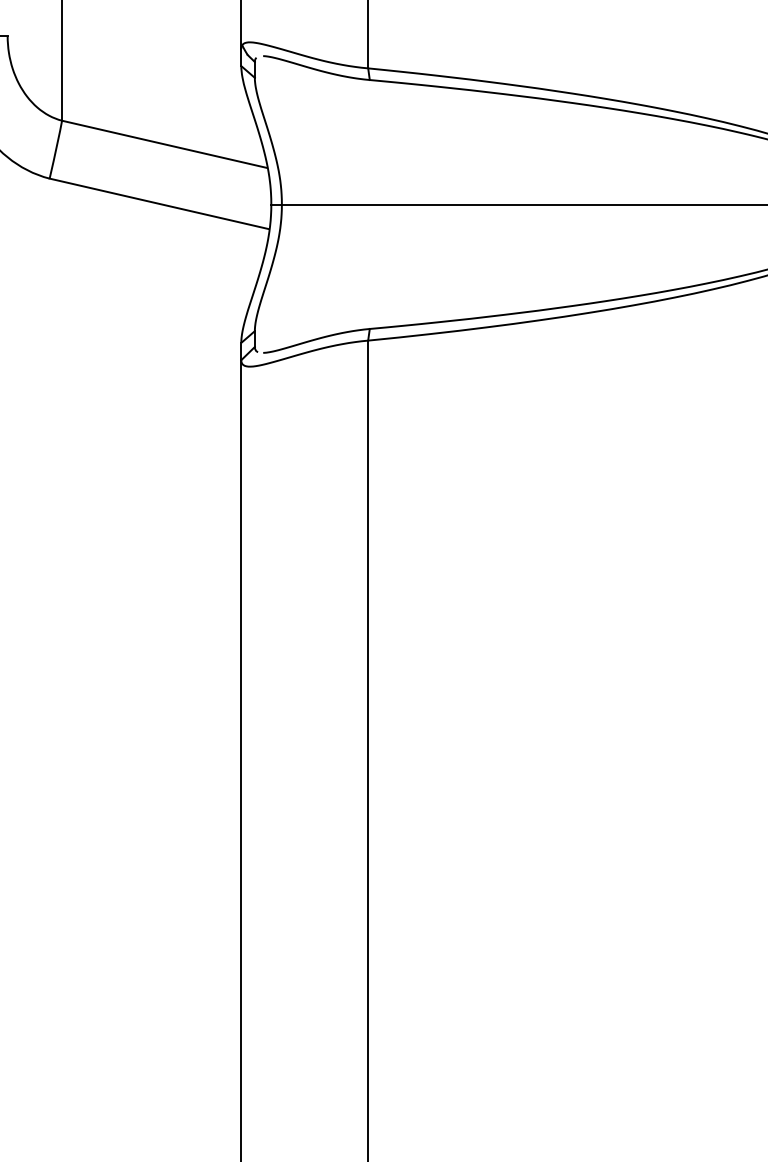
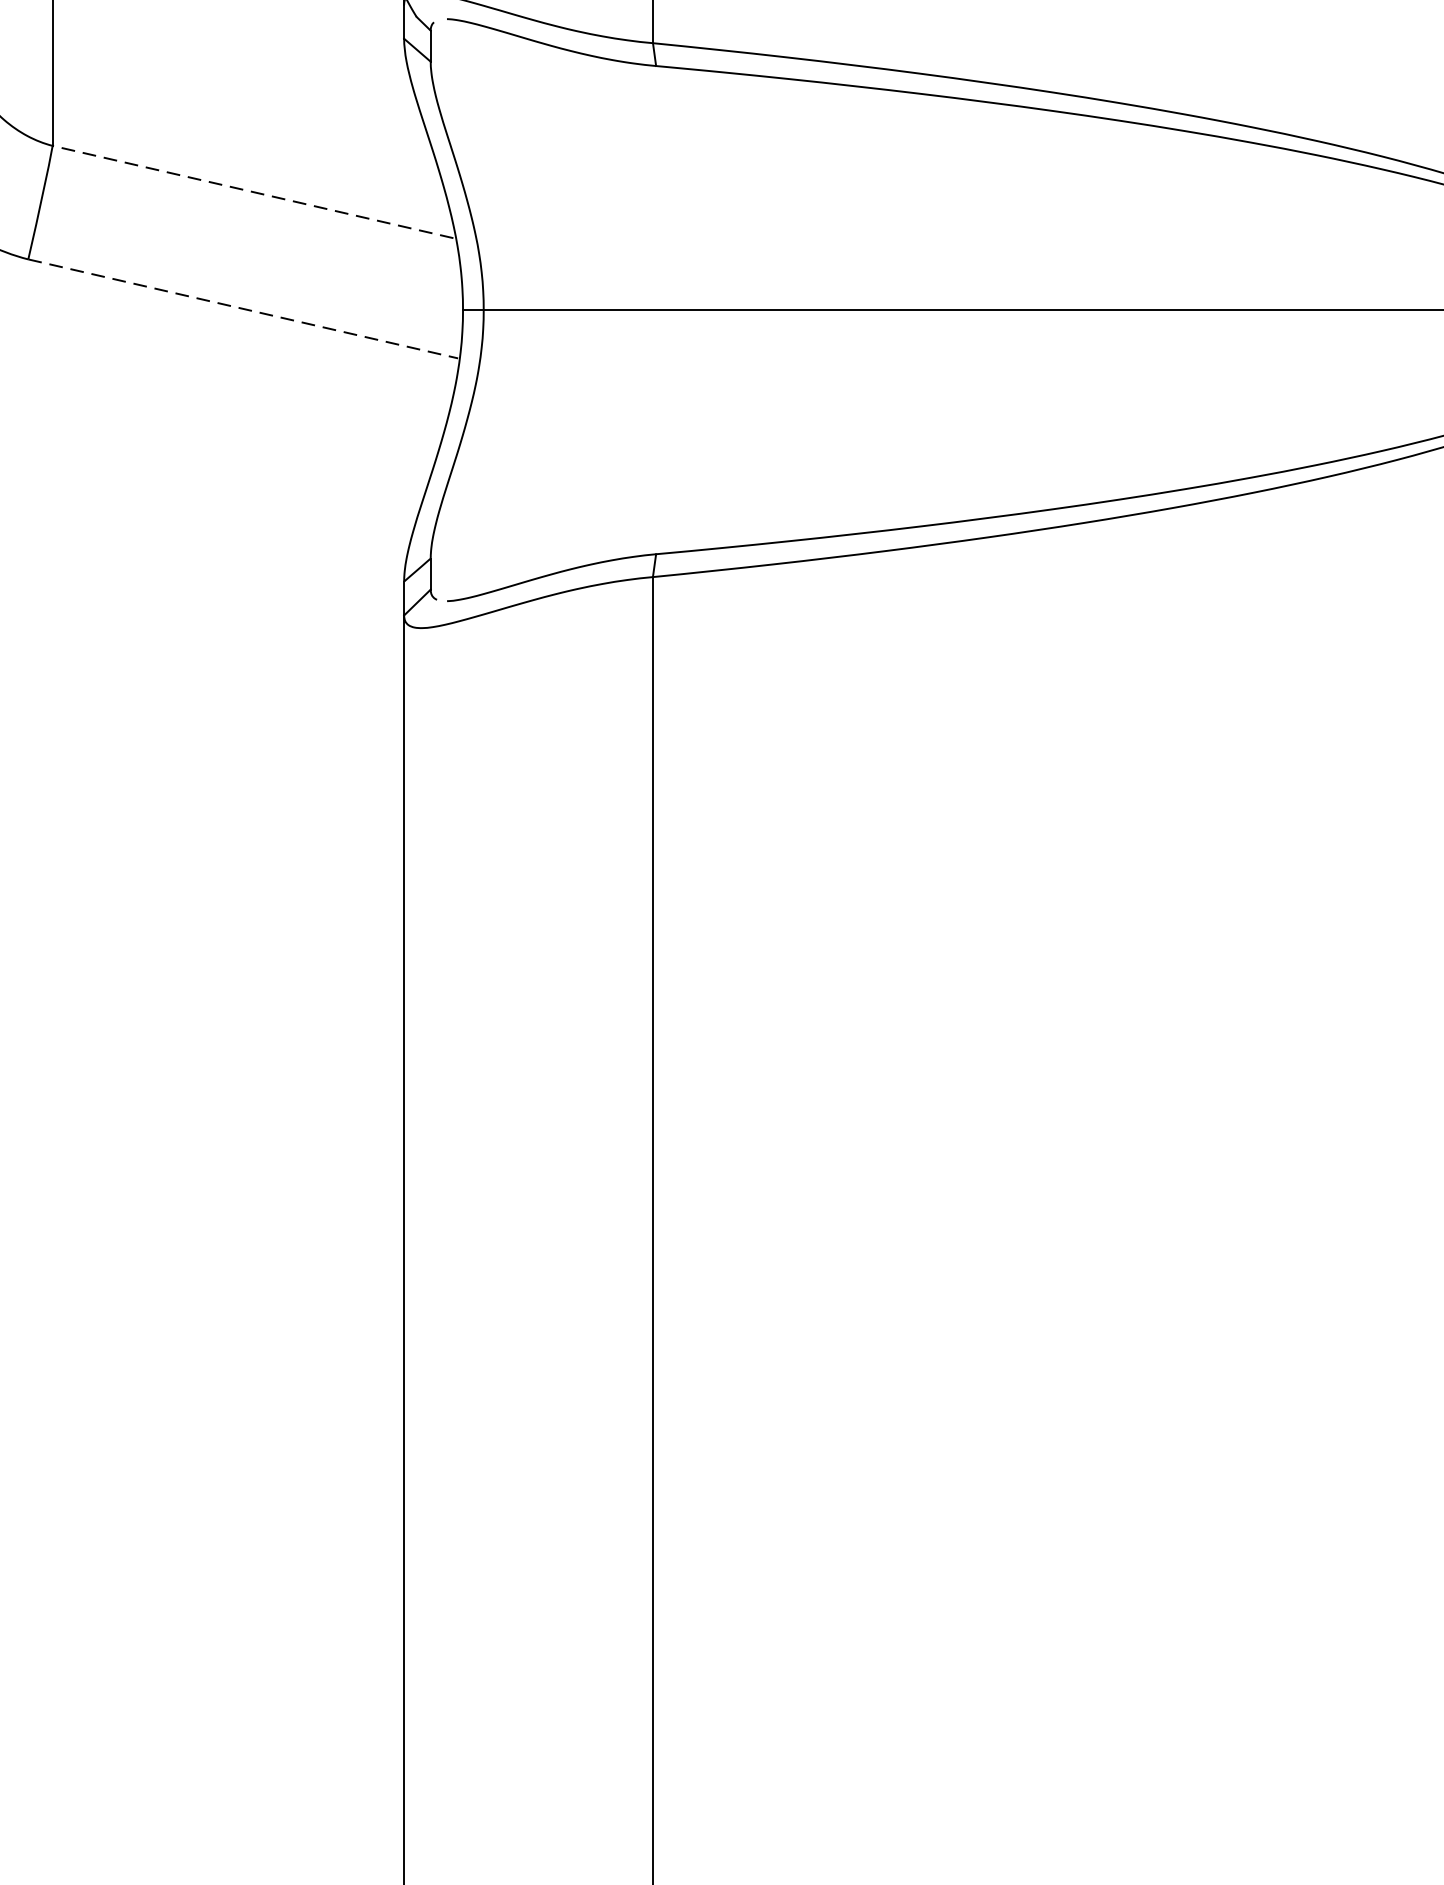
line: (164, 144) -> (253, 192), solid -> dashed
line: (159, 203) -> (243, 308), solid -> dashed

